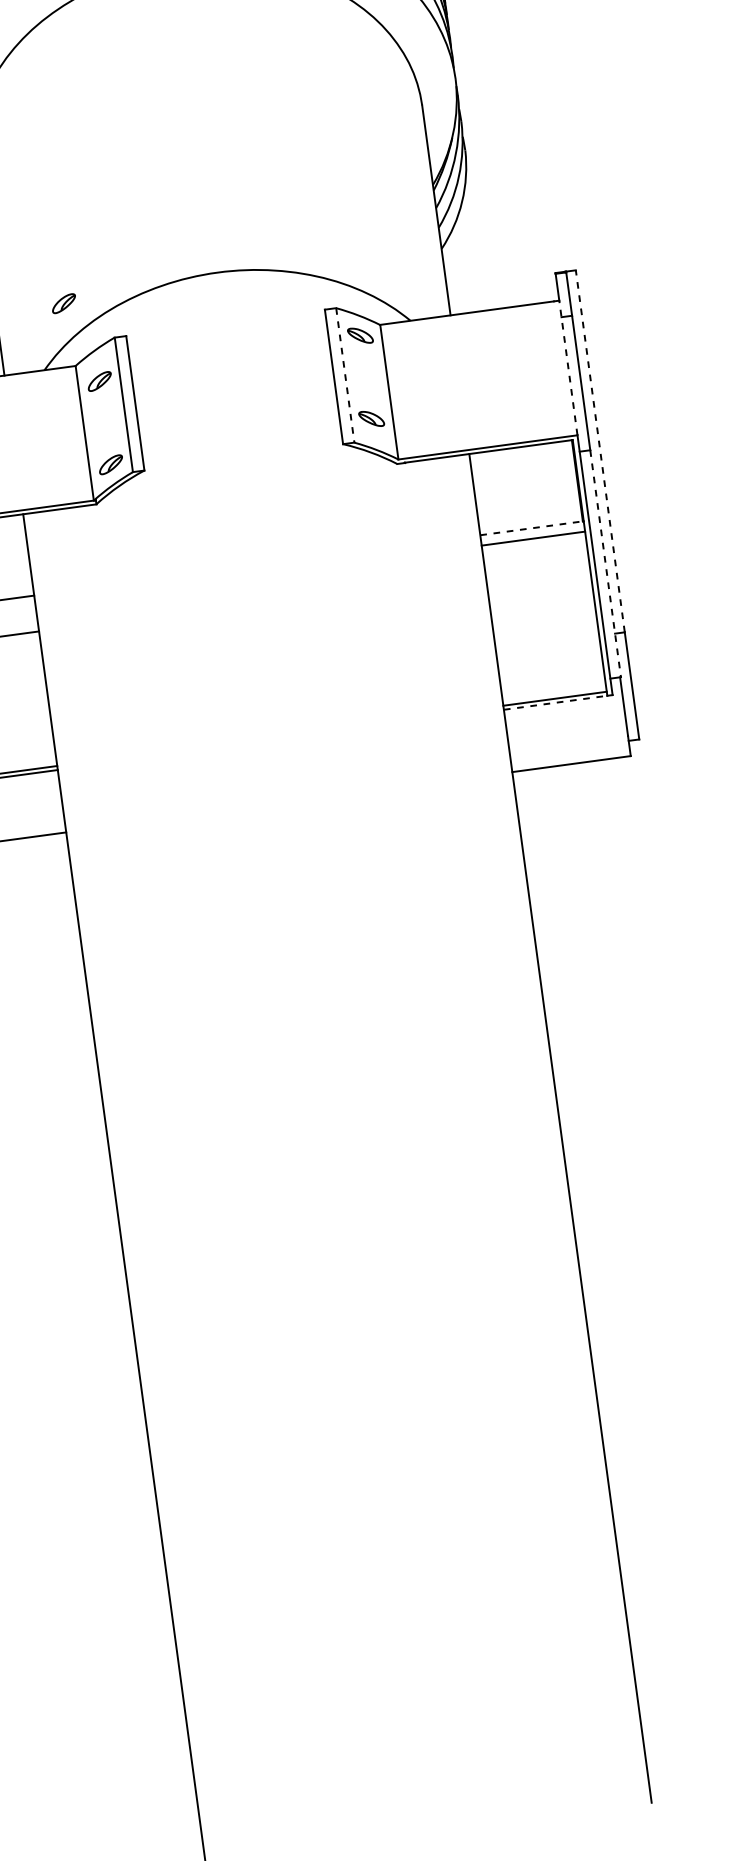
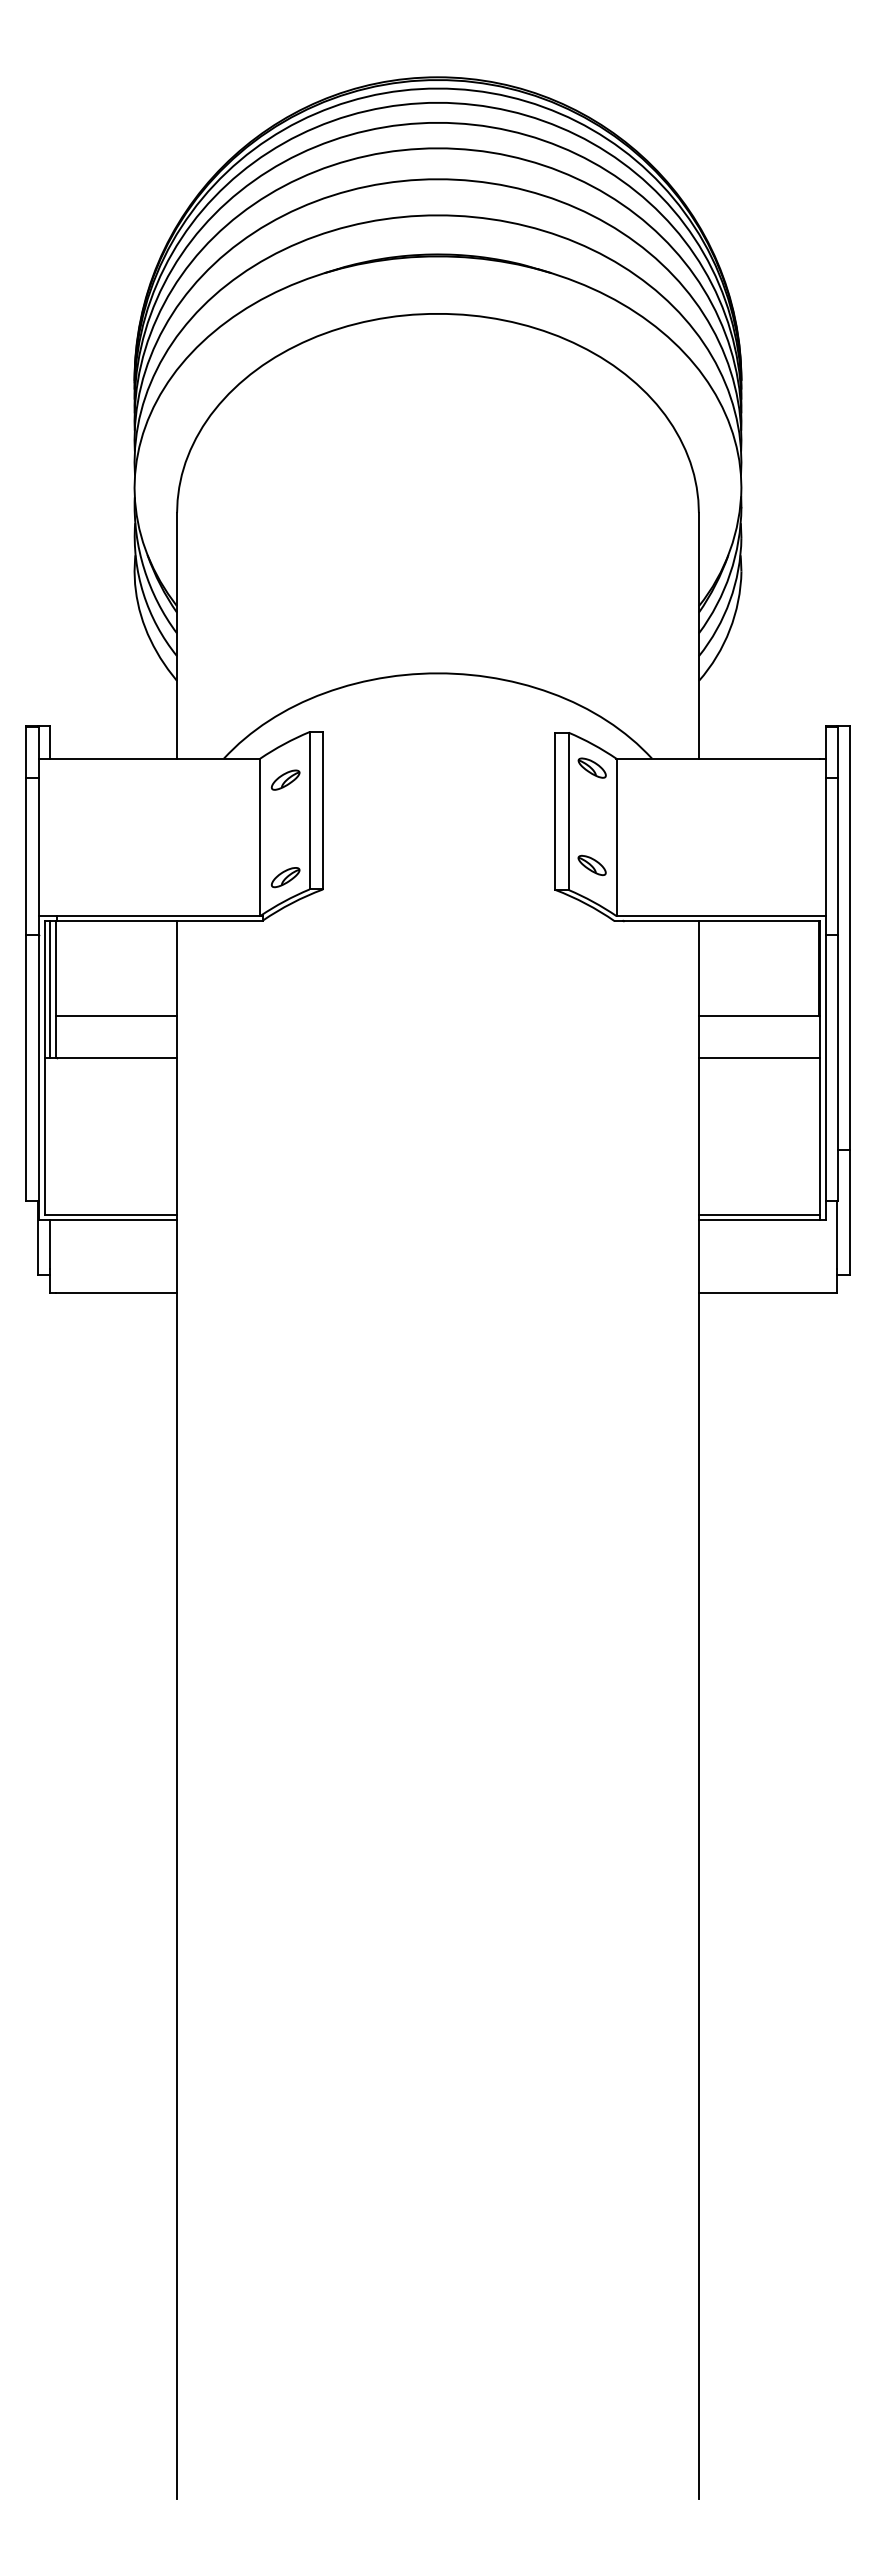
part: (63, 303) -> (256, 684), removed
line: (568, 367) -> (826, 837), dashed -> solid
line: (345, 375) -> (568, 811), dashed -> solid
line: (600, 451) -> (849, 938), dashed -> solid
line: (531, 528) -> (758, 1015), dashed -> solid
line: (532, 539) -> (758, 1058), moved
line: (605, 564) -> (838, 1068), dashed -> solid
line: (555, 703) -> (759, 1220), dashed -> solid

